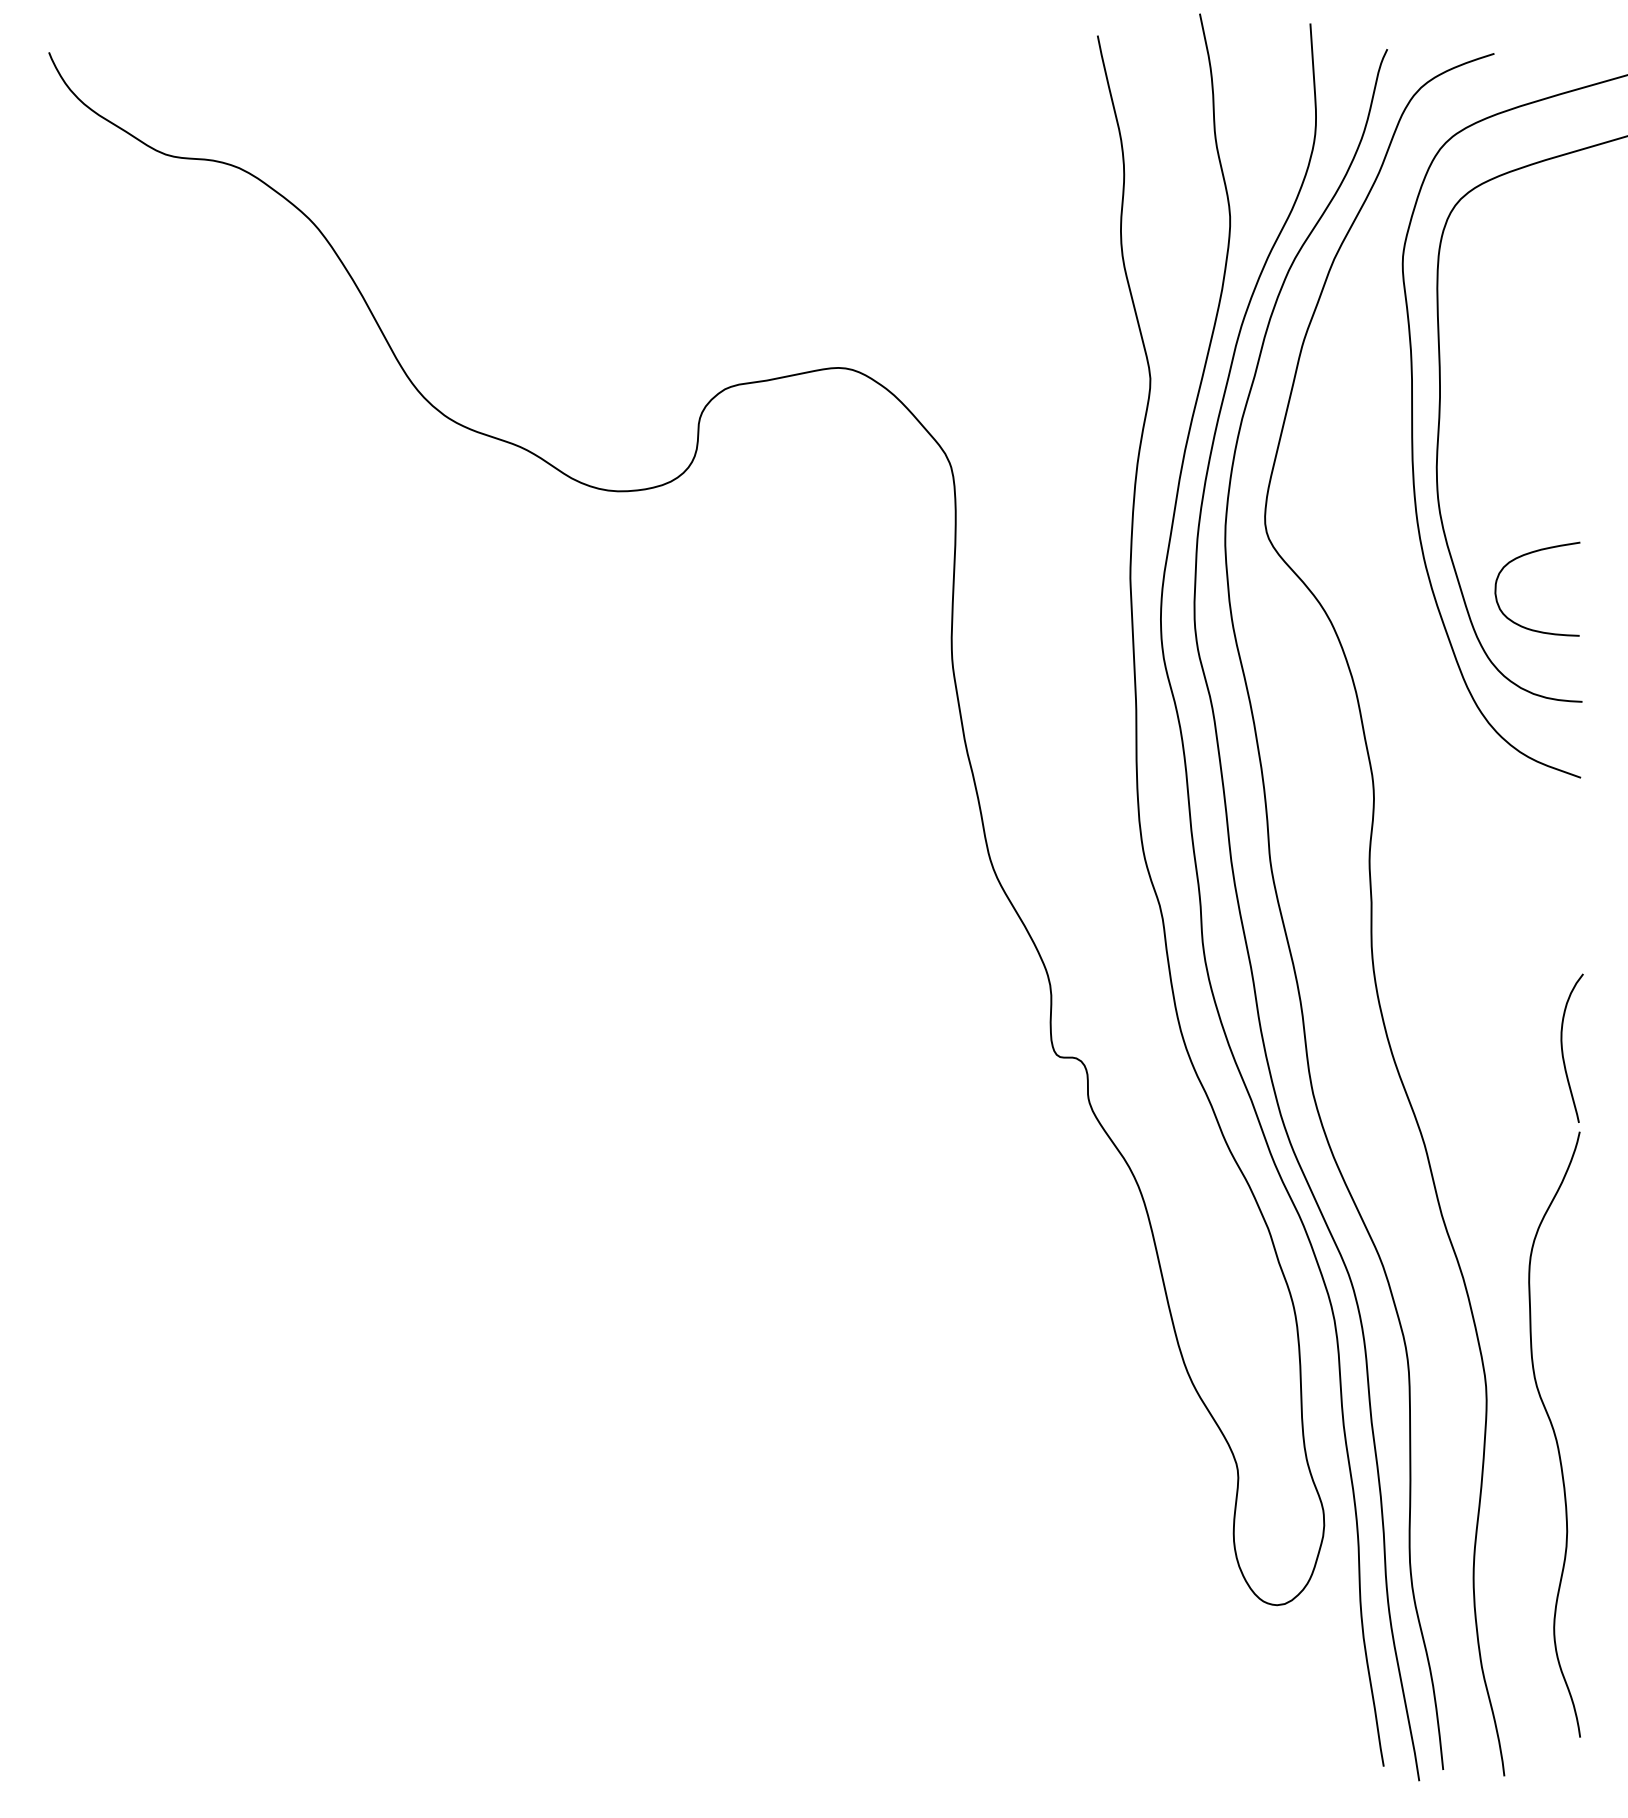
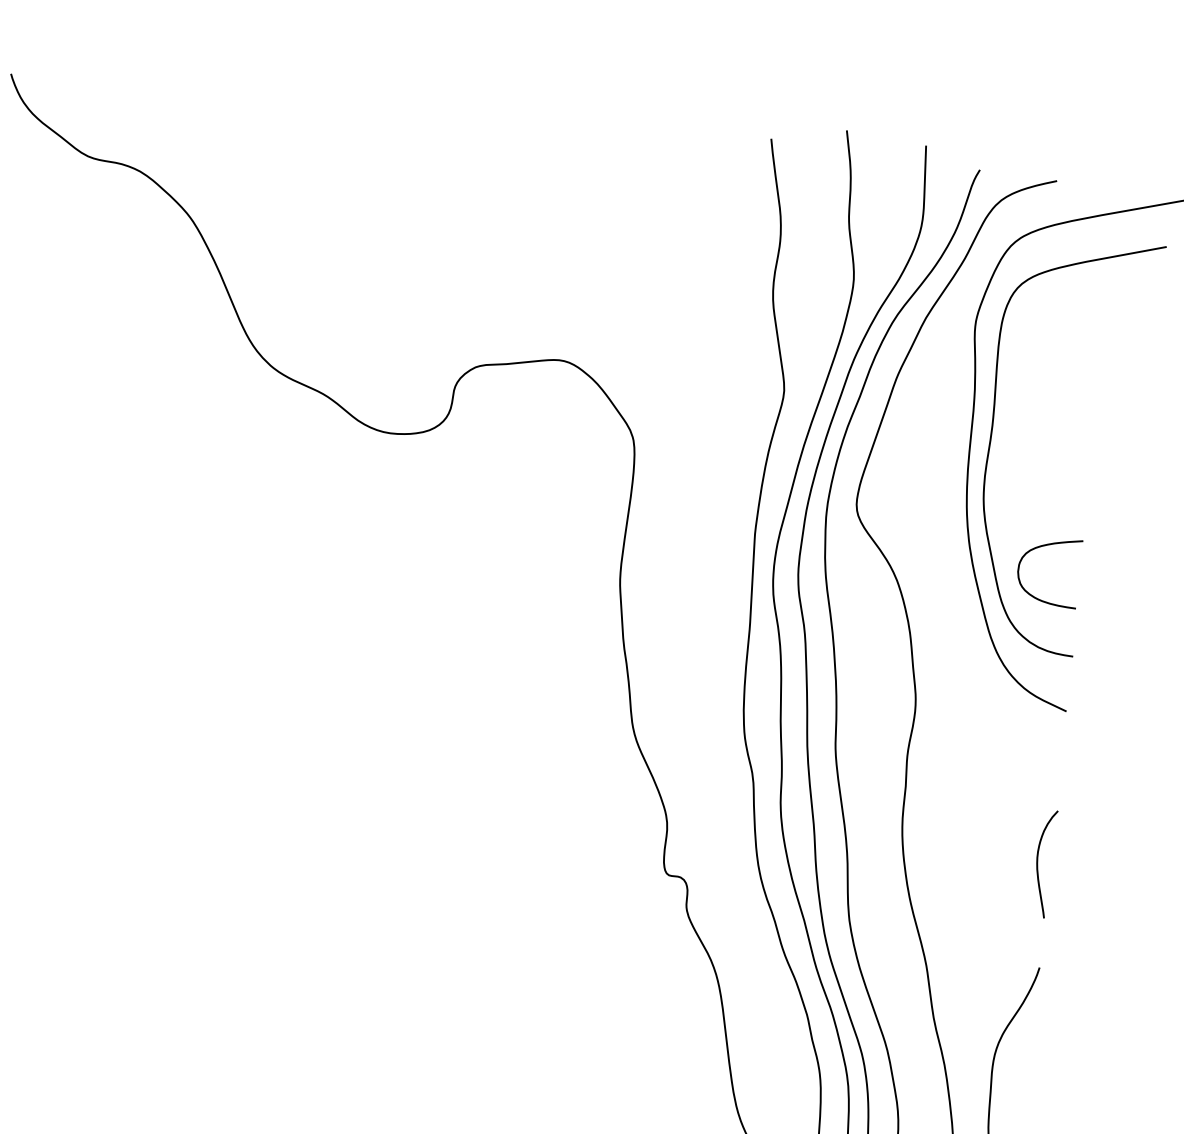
curve: (1563, 1050) -> (1038, 864), moved

